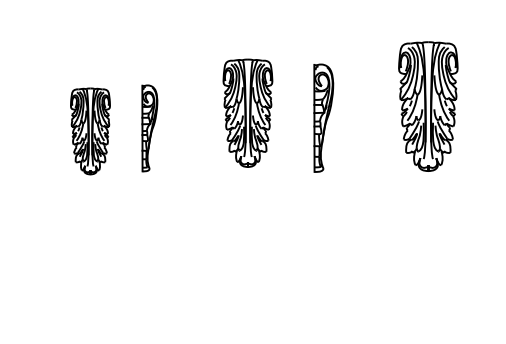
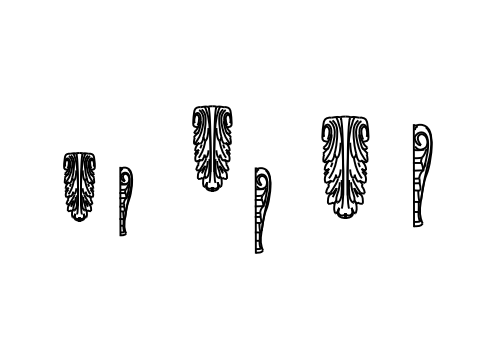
part: (248, 113) -> (212, 148), moved
part: (323, 118) -> (262, 210), moved
part: (148, 128) -> (125, 201), moved

